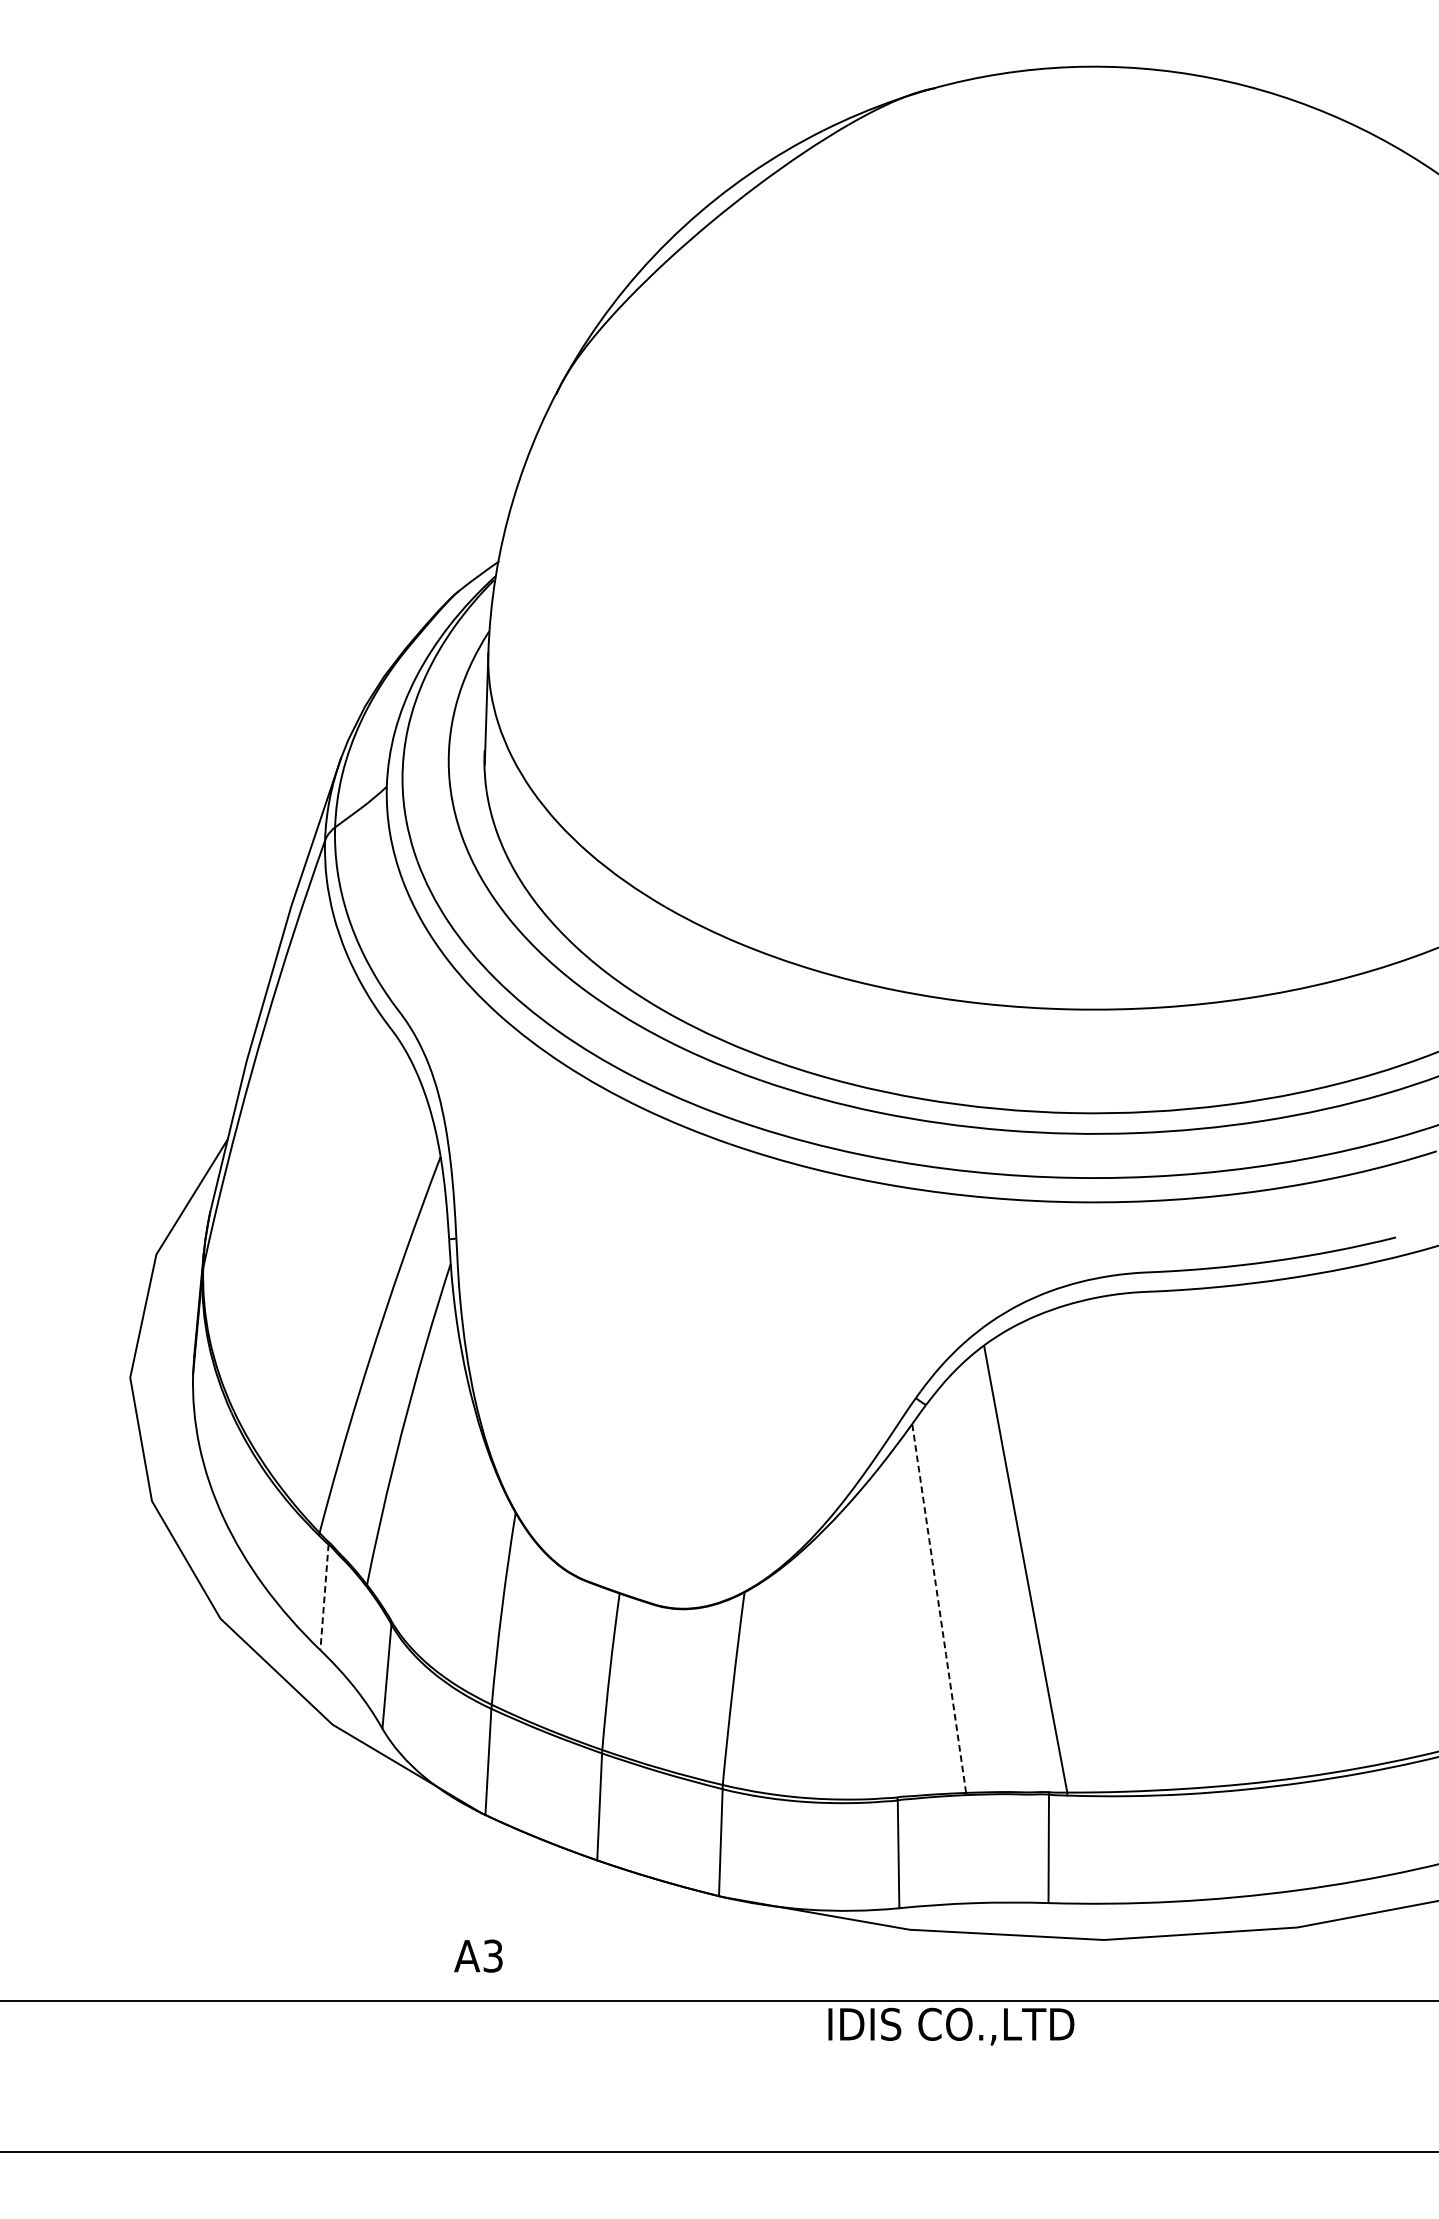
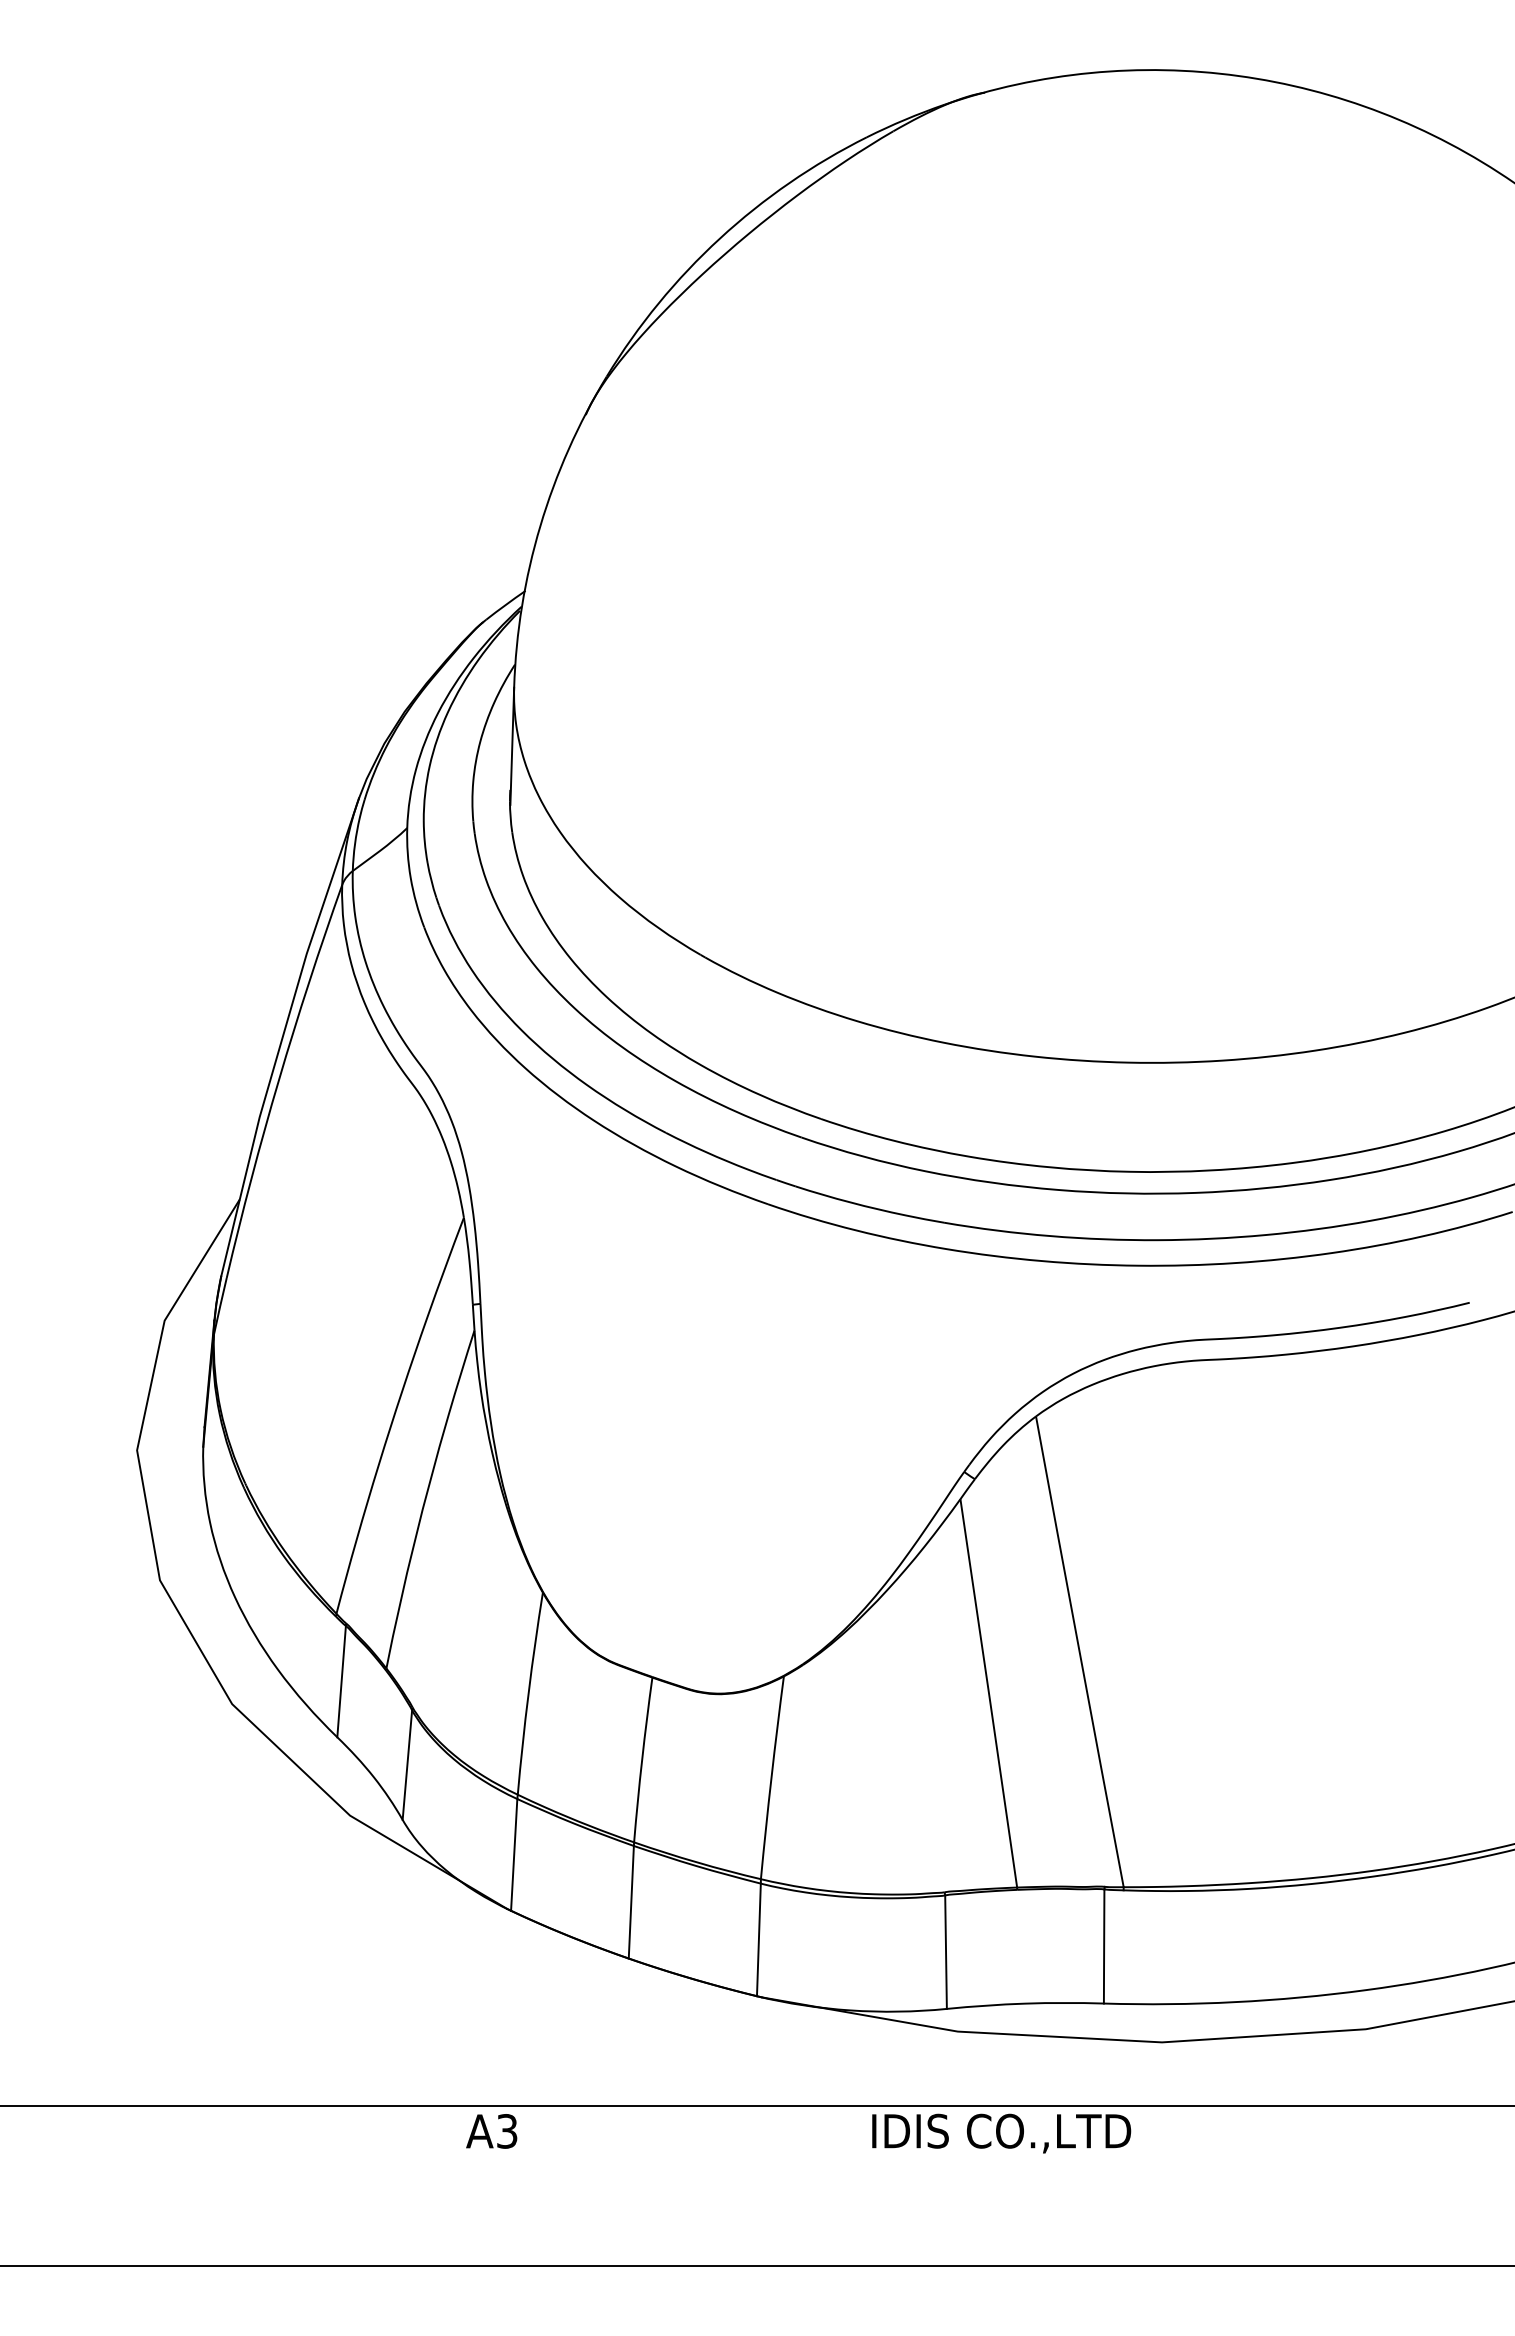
line: (324, 1597) -> (341, 1681), dashed -> solid
arc: (938, 1608) -> (988, 1693), dashed -> solid
text: (478, 1956) -> (491, 2131), moved

